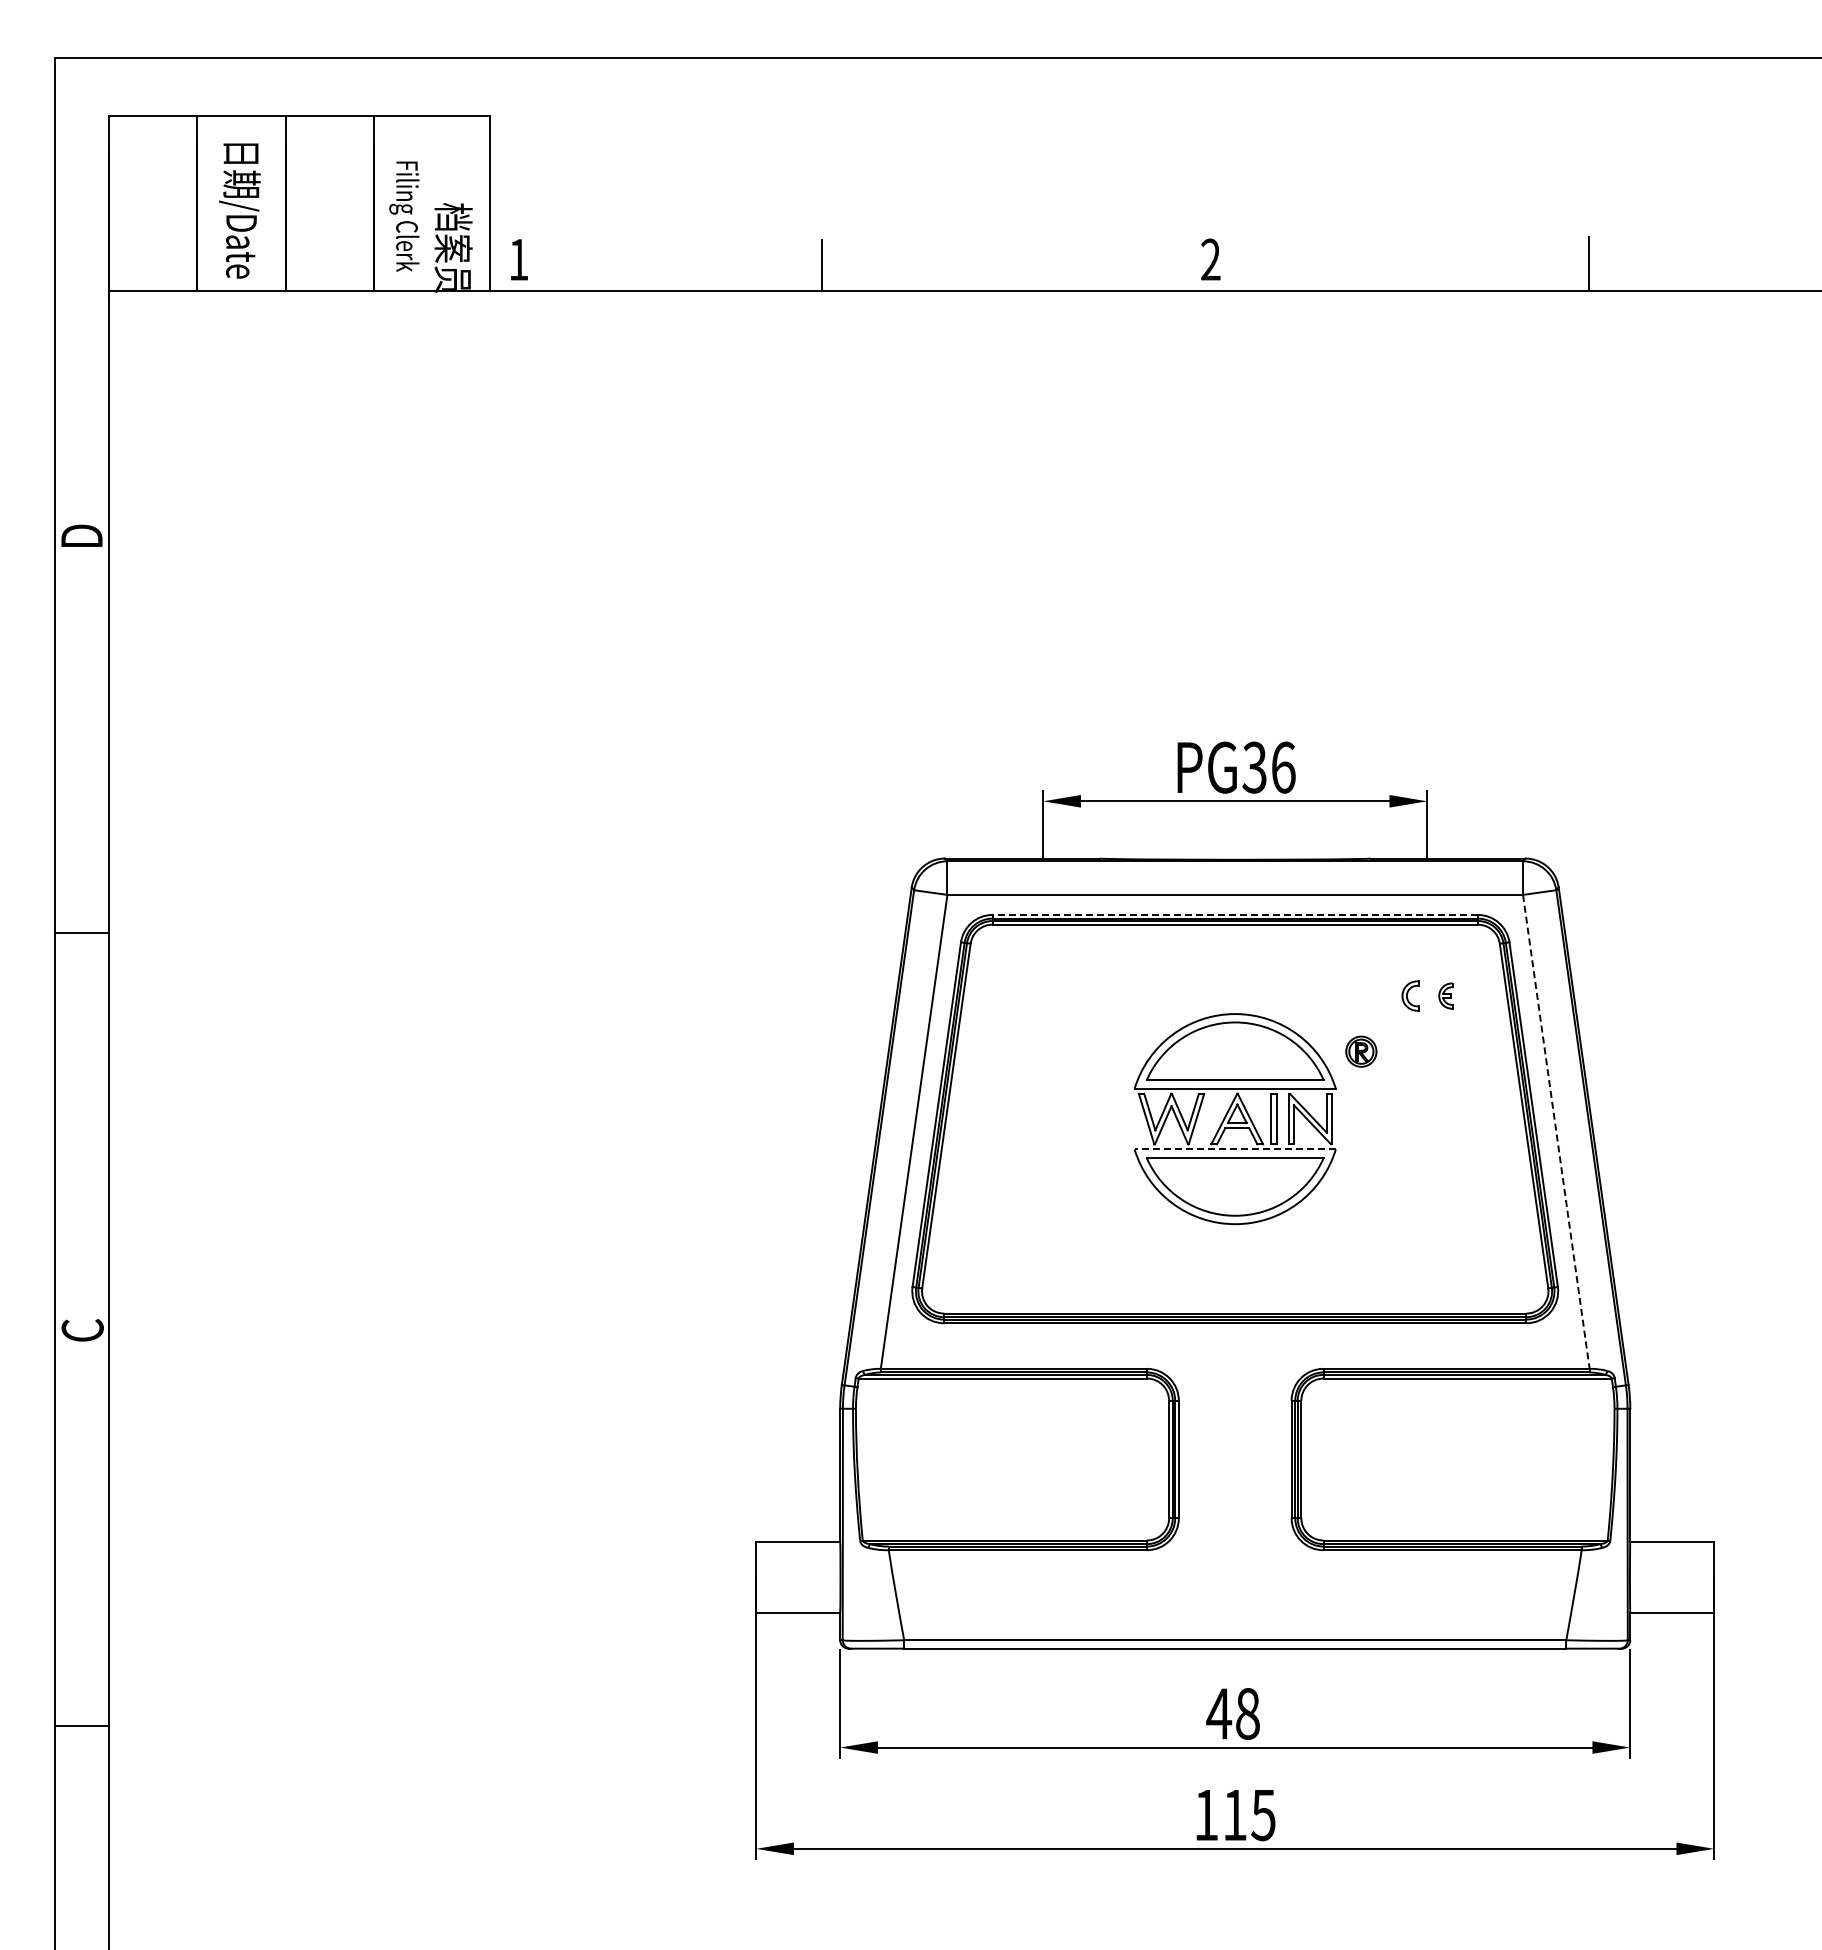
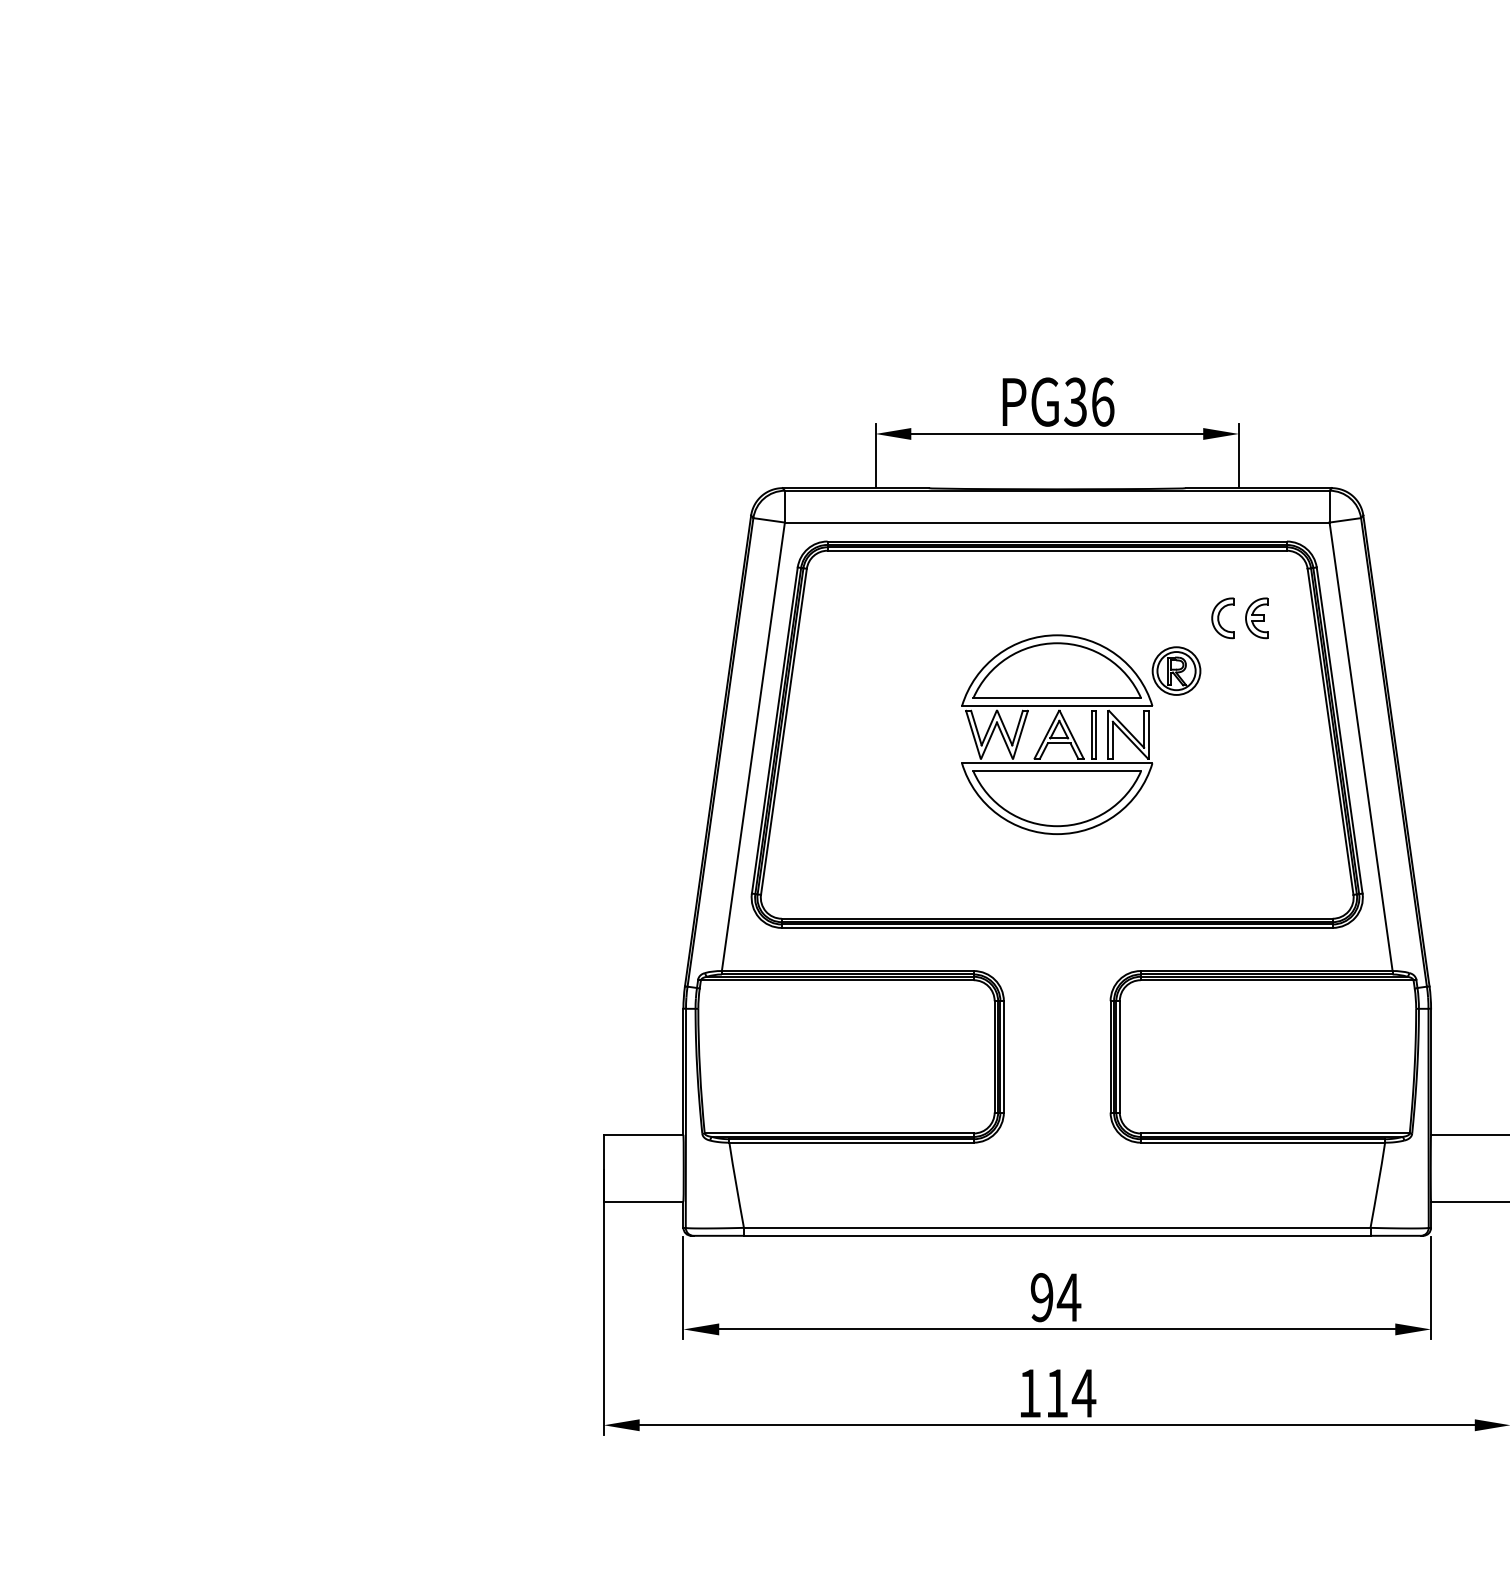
line: (1235, 914) -> (1057, 541), dashed -> solid
part: (1410, 995) -> (1223, 617), size x1.43
part: (1445, 995) -> (1256, 617), size x1.67
part: (1361, 1051) -> (1176, 670), size x1.67
line: (1556, 1132) -> (1361, 747), dashed -> solid
line: (1235, 1149) -> (1057, 763), dashed -> solid
text: (1233, 1713) -> (1055, 1297), 48 -> 94
text: (1263, 1815) -> (1083, 1393), 115 -> 114

